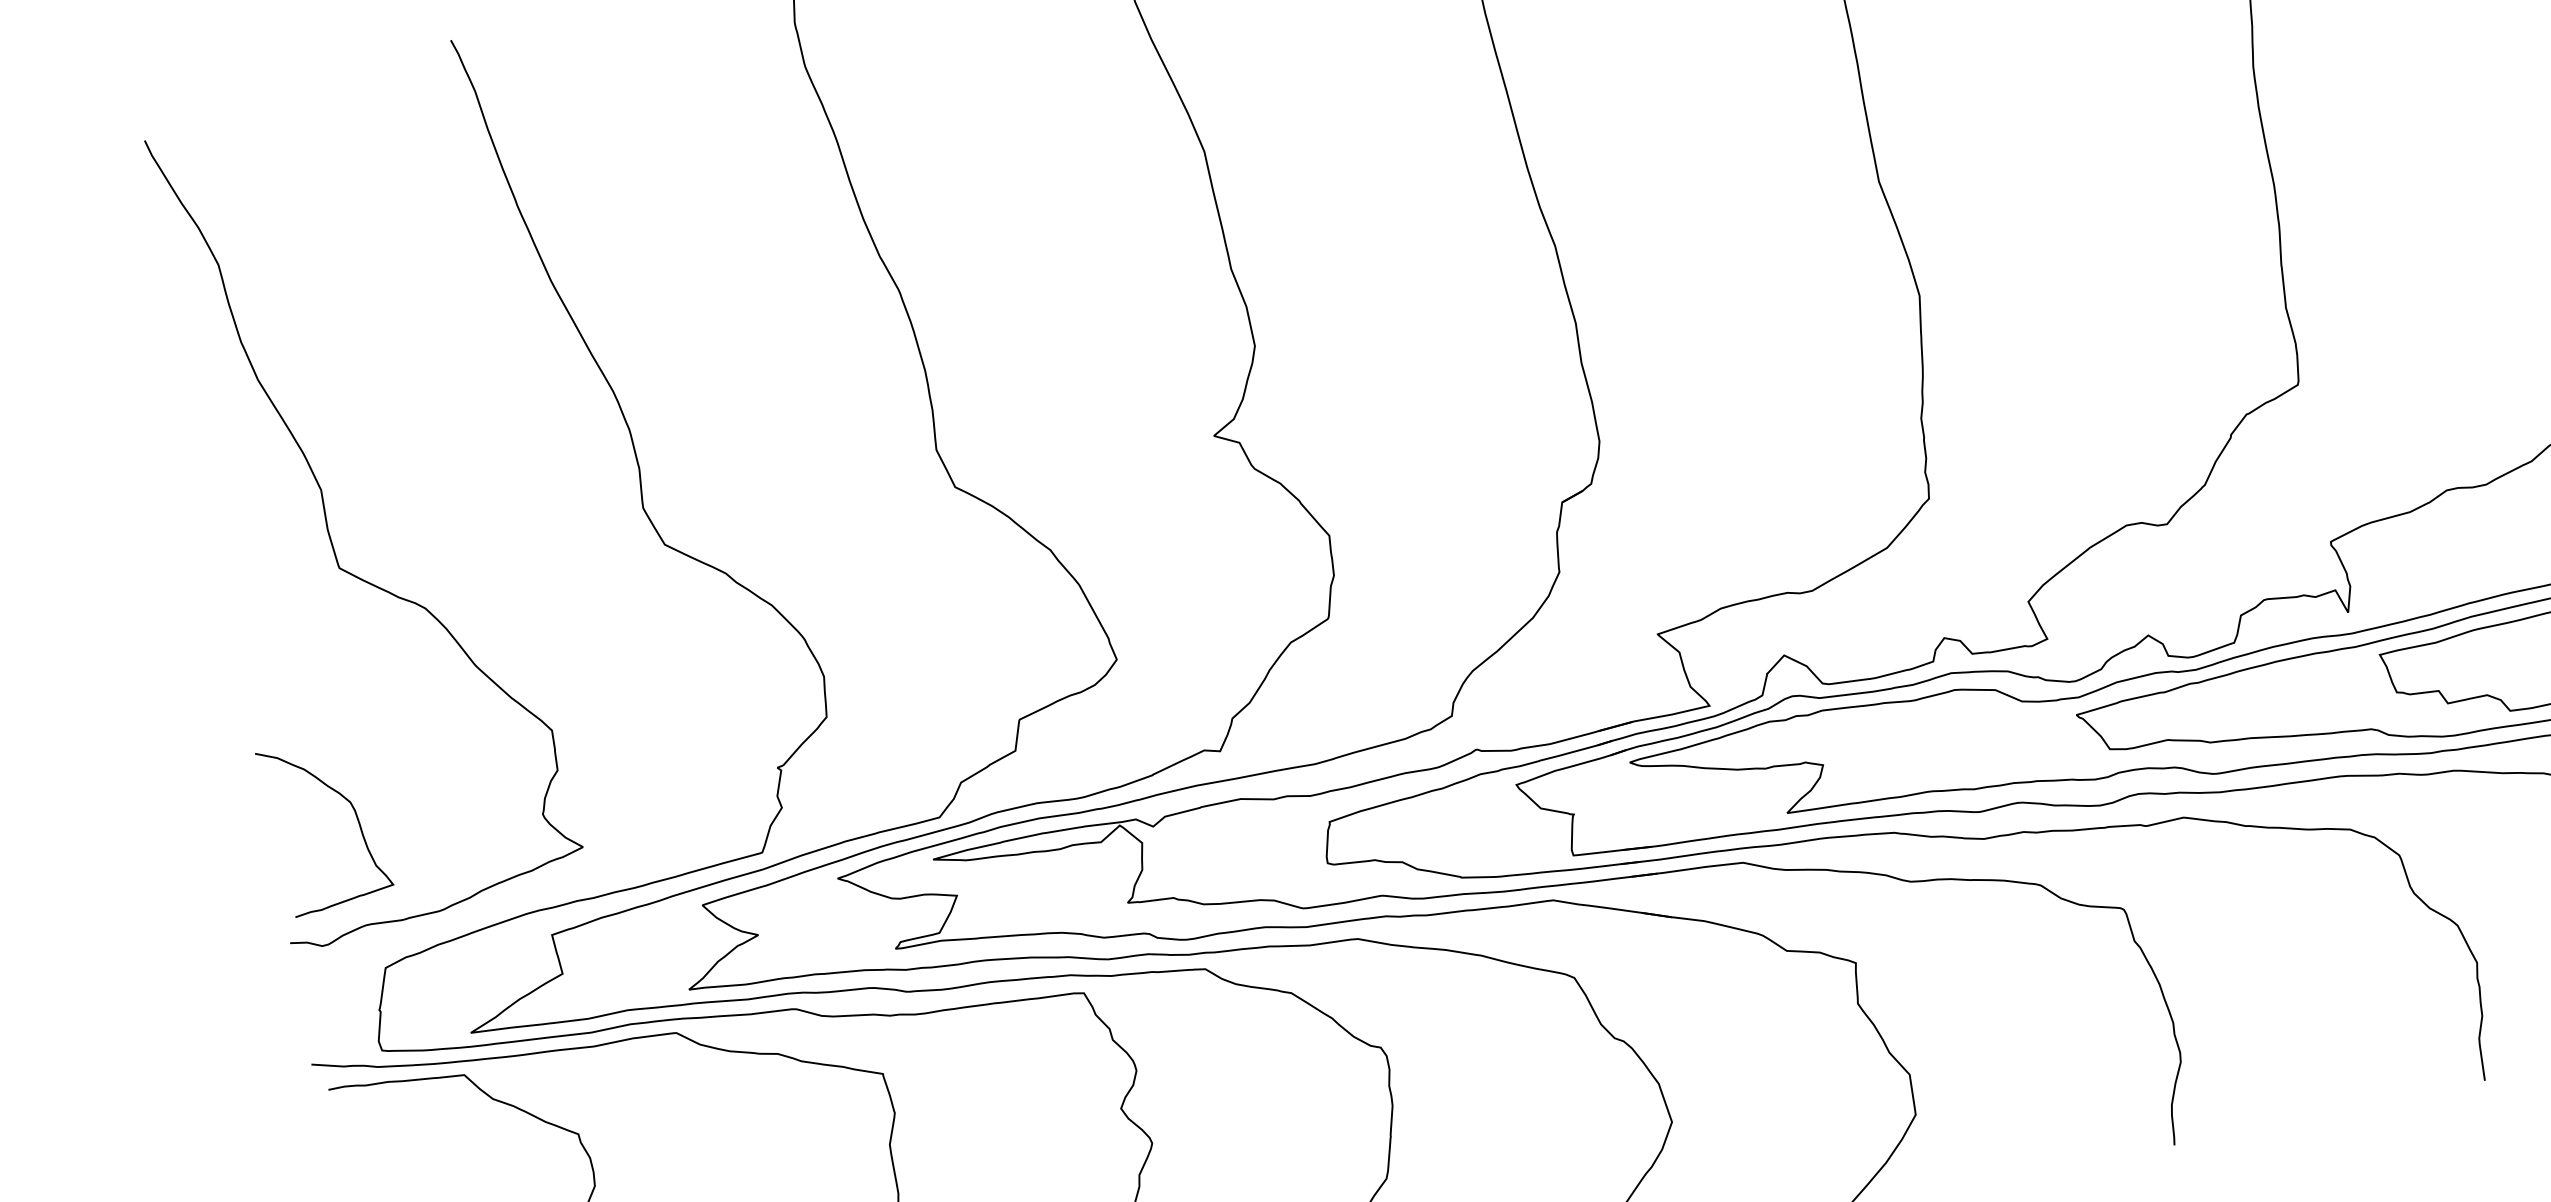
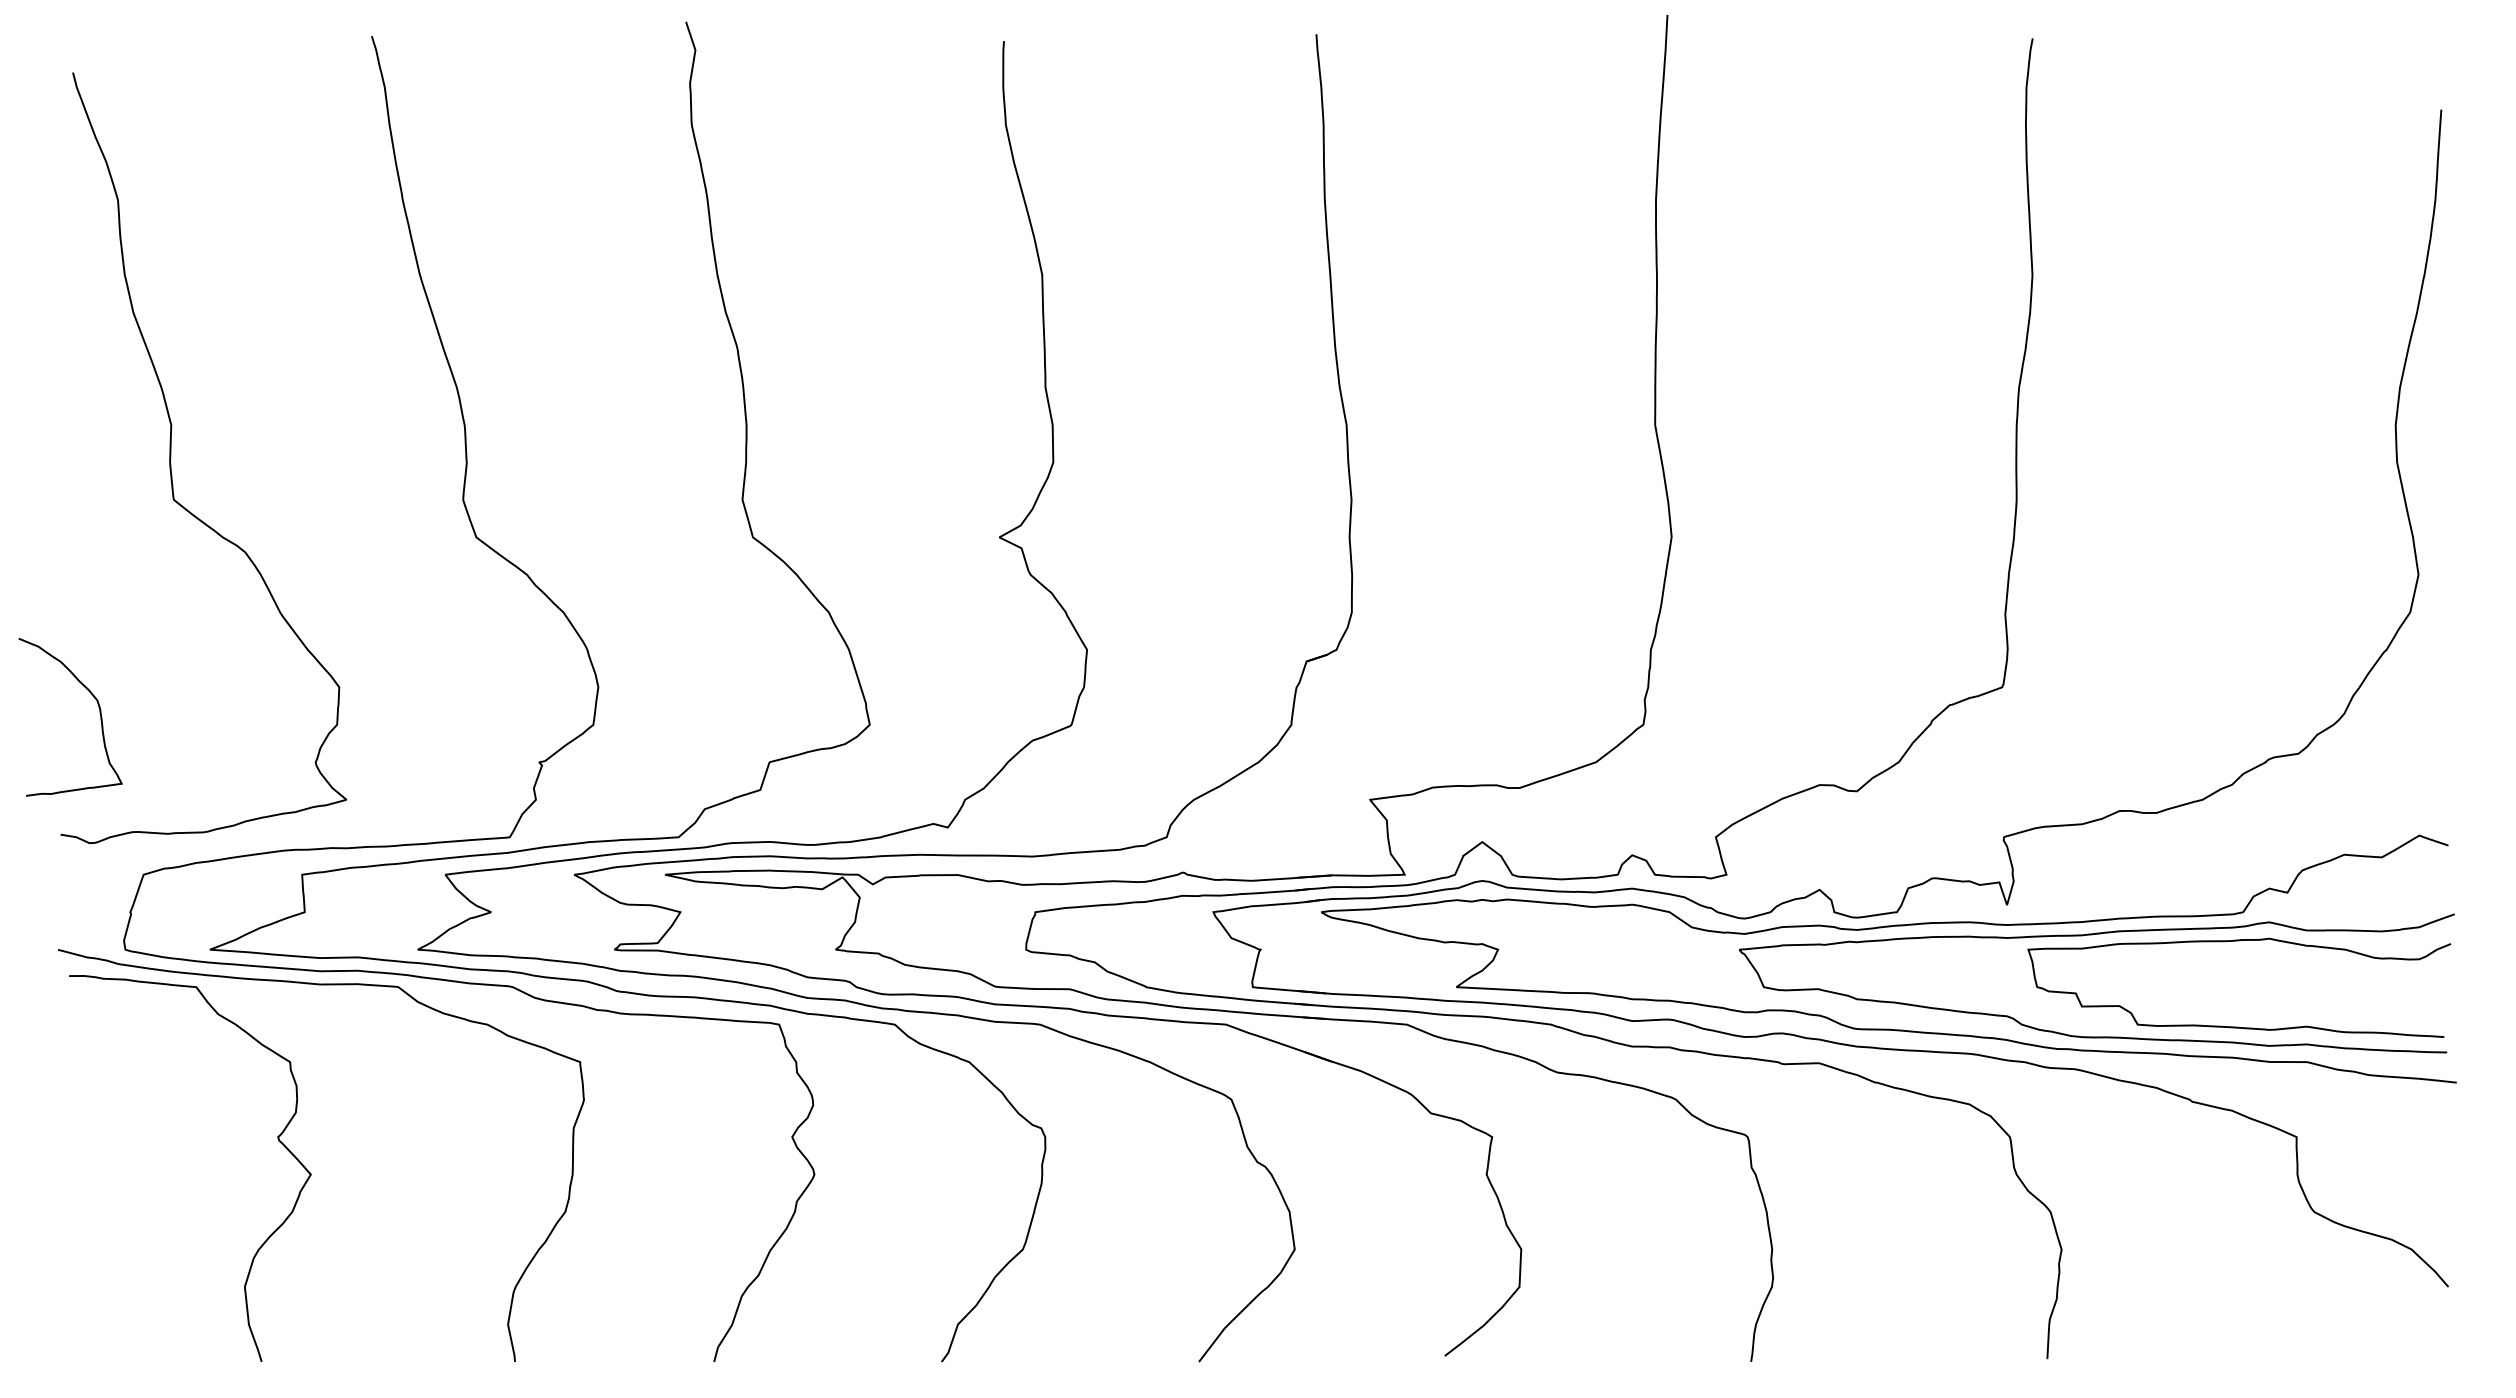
curve: (355, 815) -> (99, 713), moved

